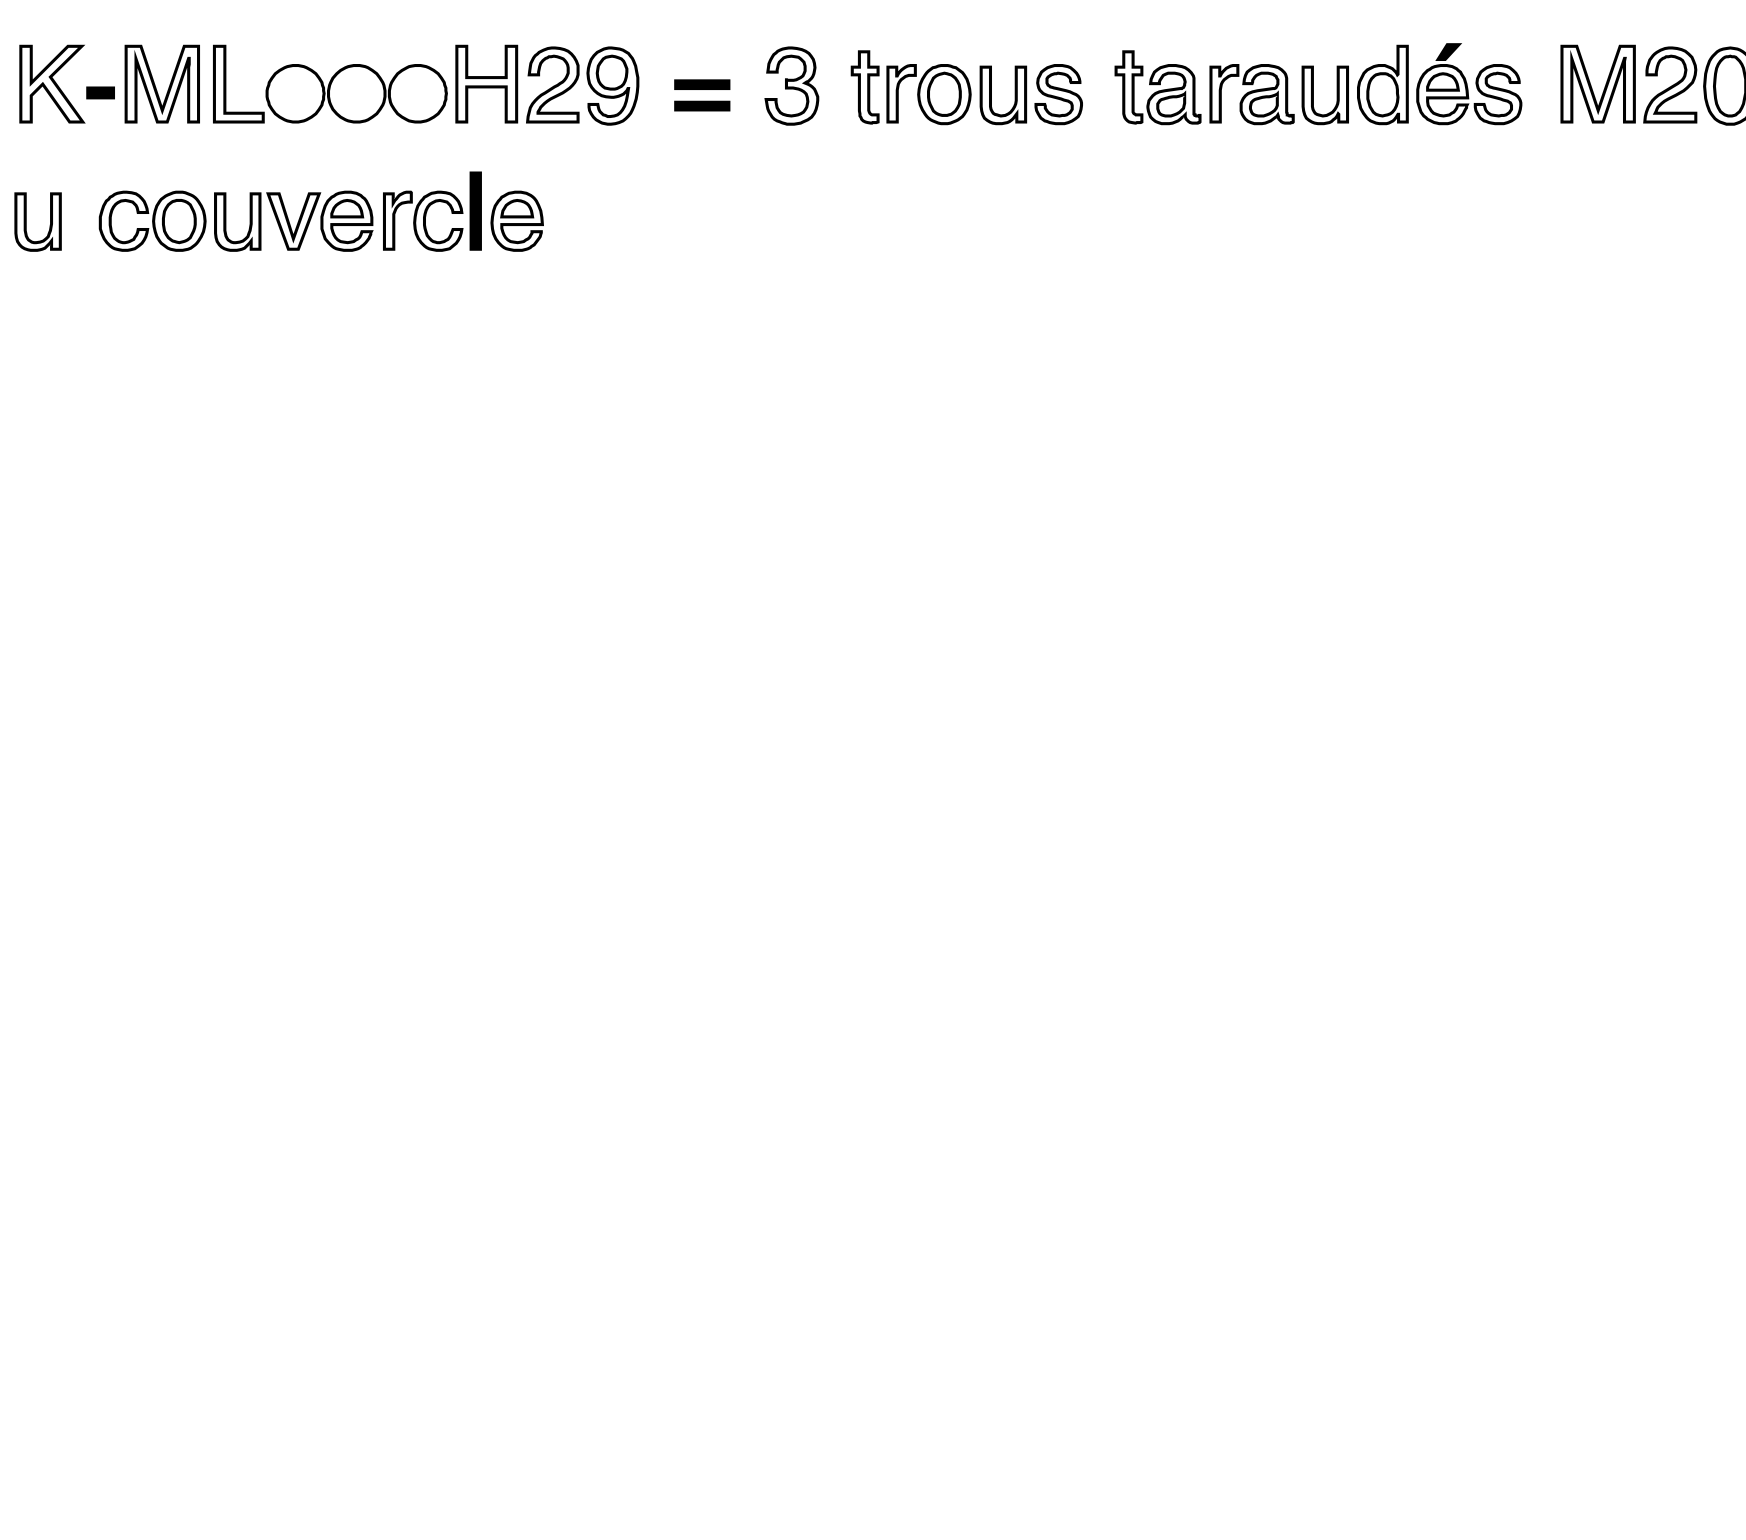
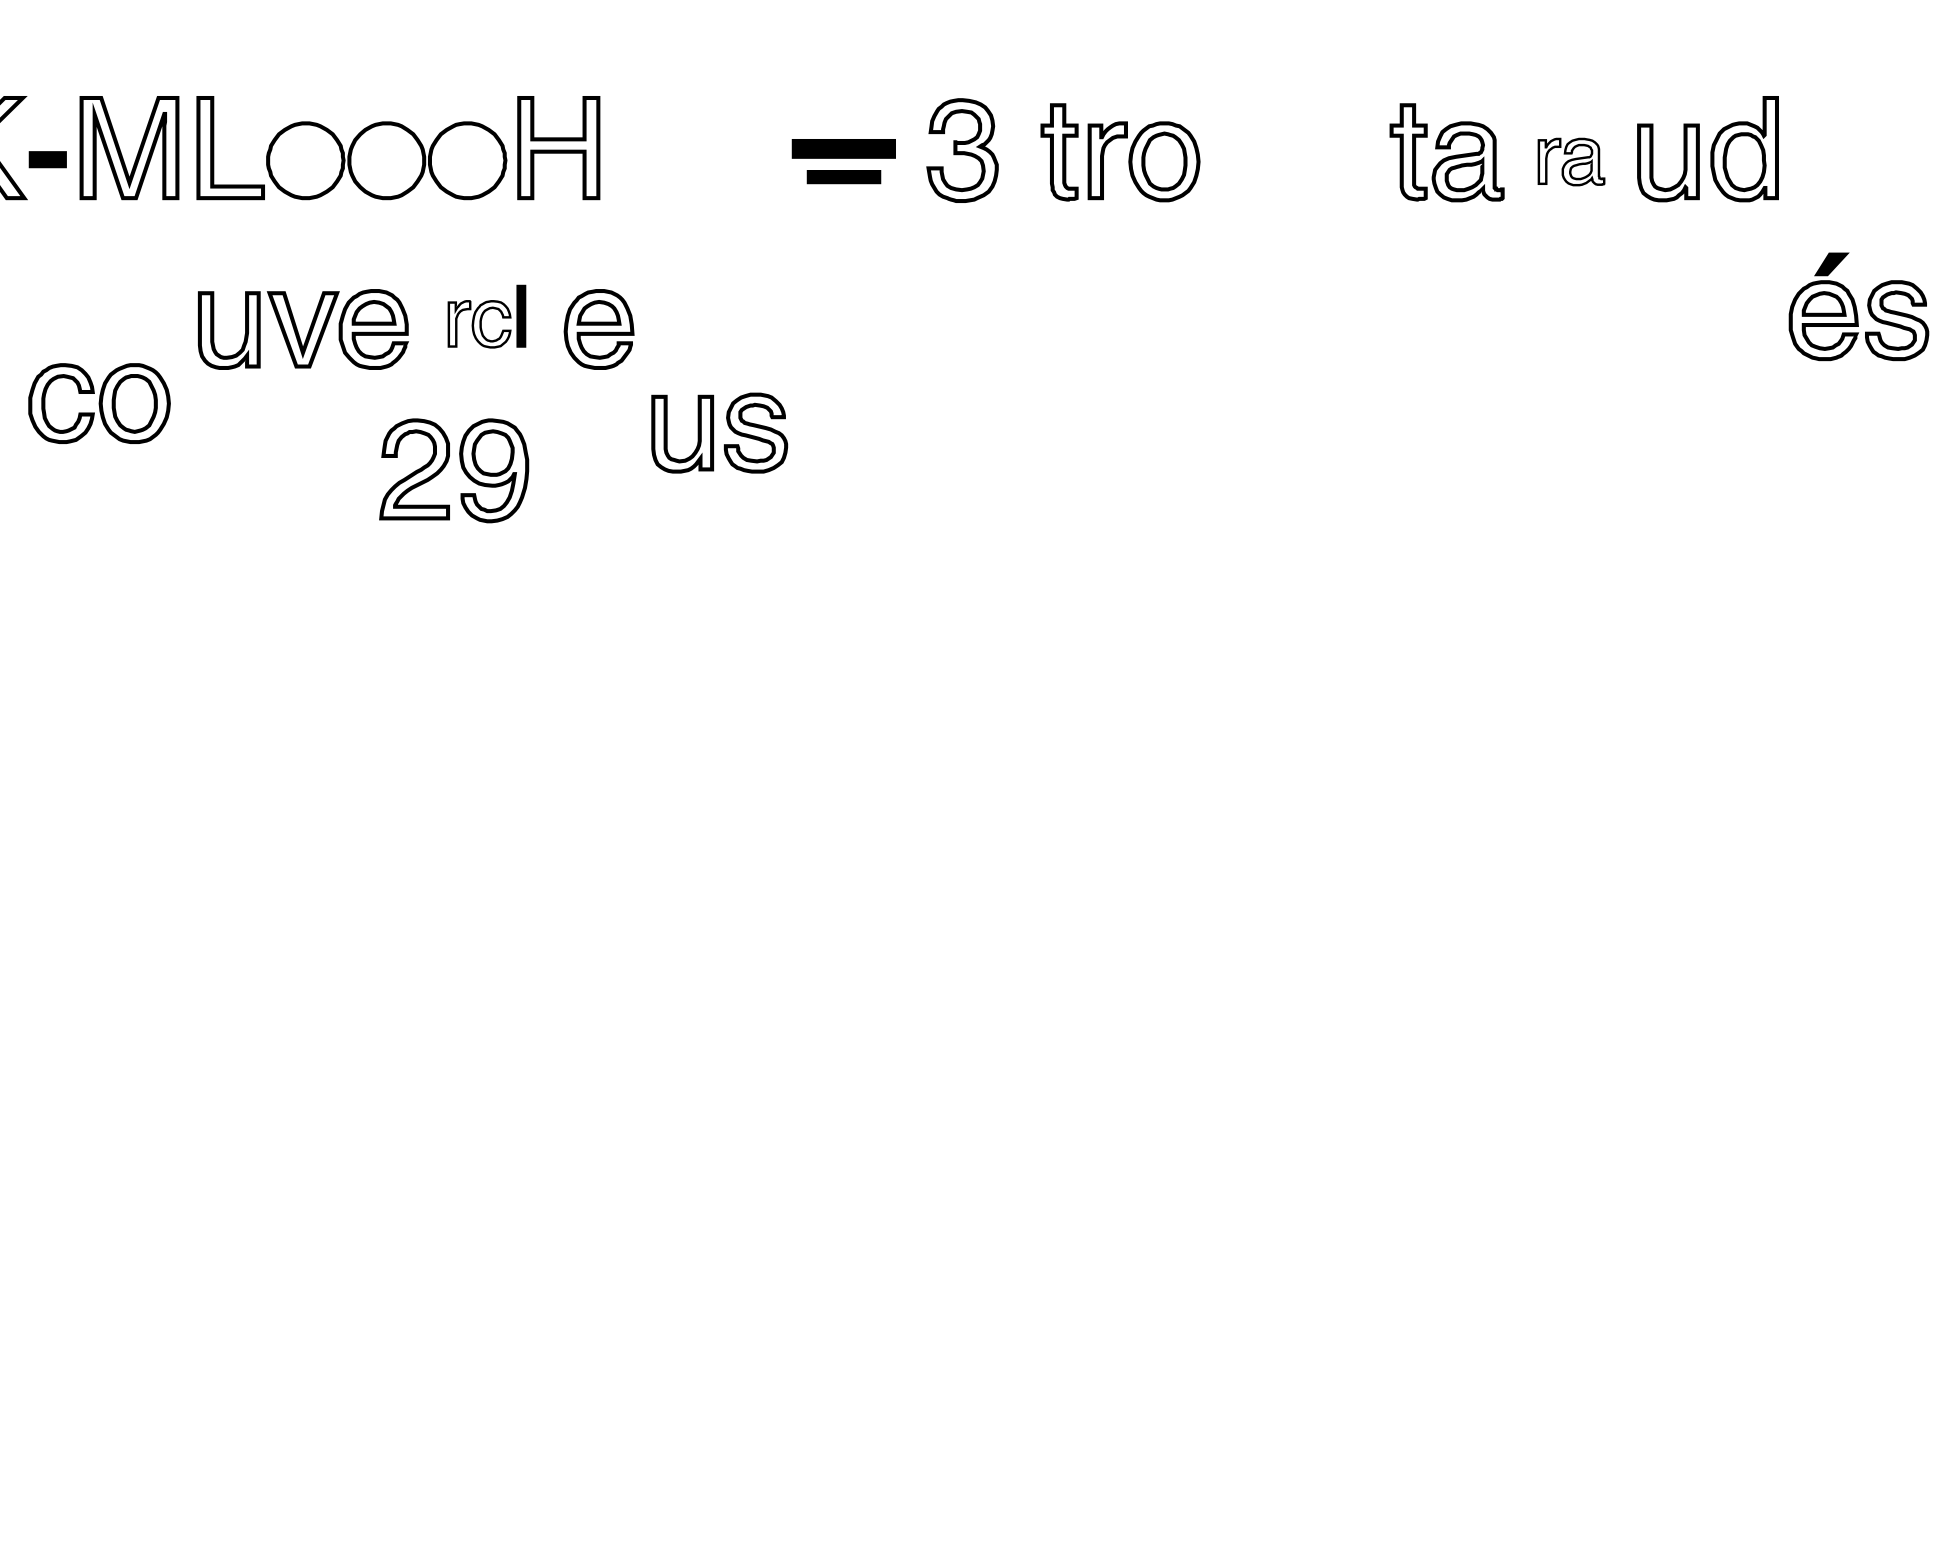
part: (702, 84) -> (844, 148), size x1.4
part: (1469, 84) -> (1859, 307), moved
part: (582, 85) -> (453, 470), moved
part: (1030, 94) -> (718, 433), moved
part: (1251, 94) -> (1570, 161), size x0.6
part: (432, 211) -> (487, 316), size x0.6
part: (152, 220) -> (99, 402), moved

